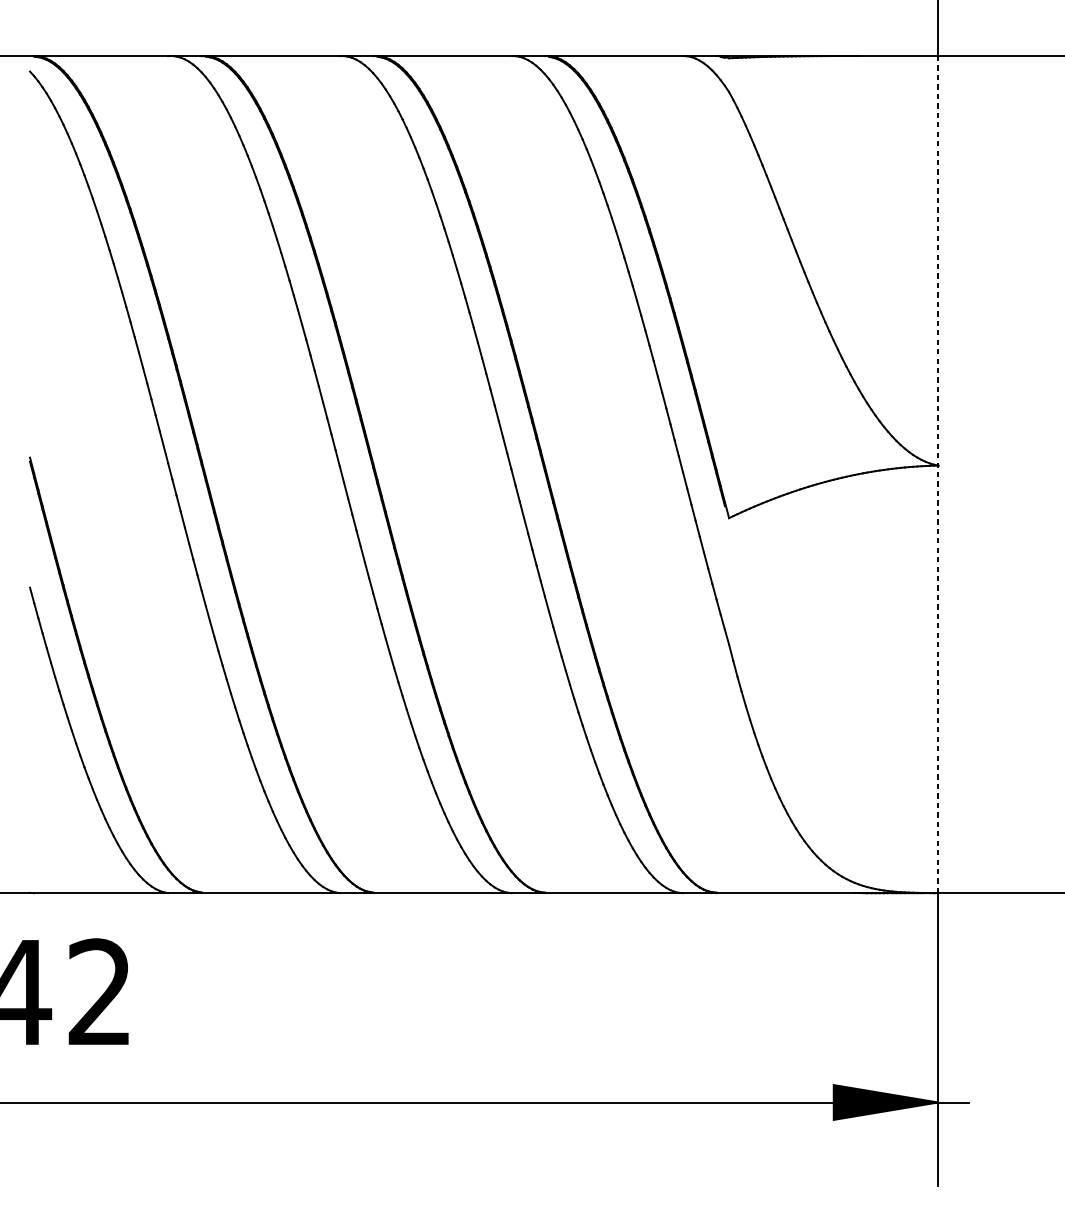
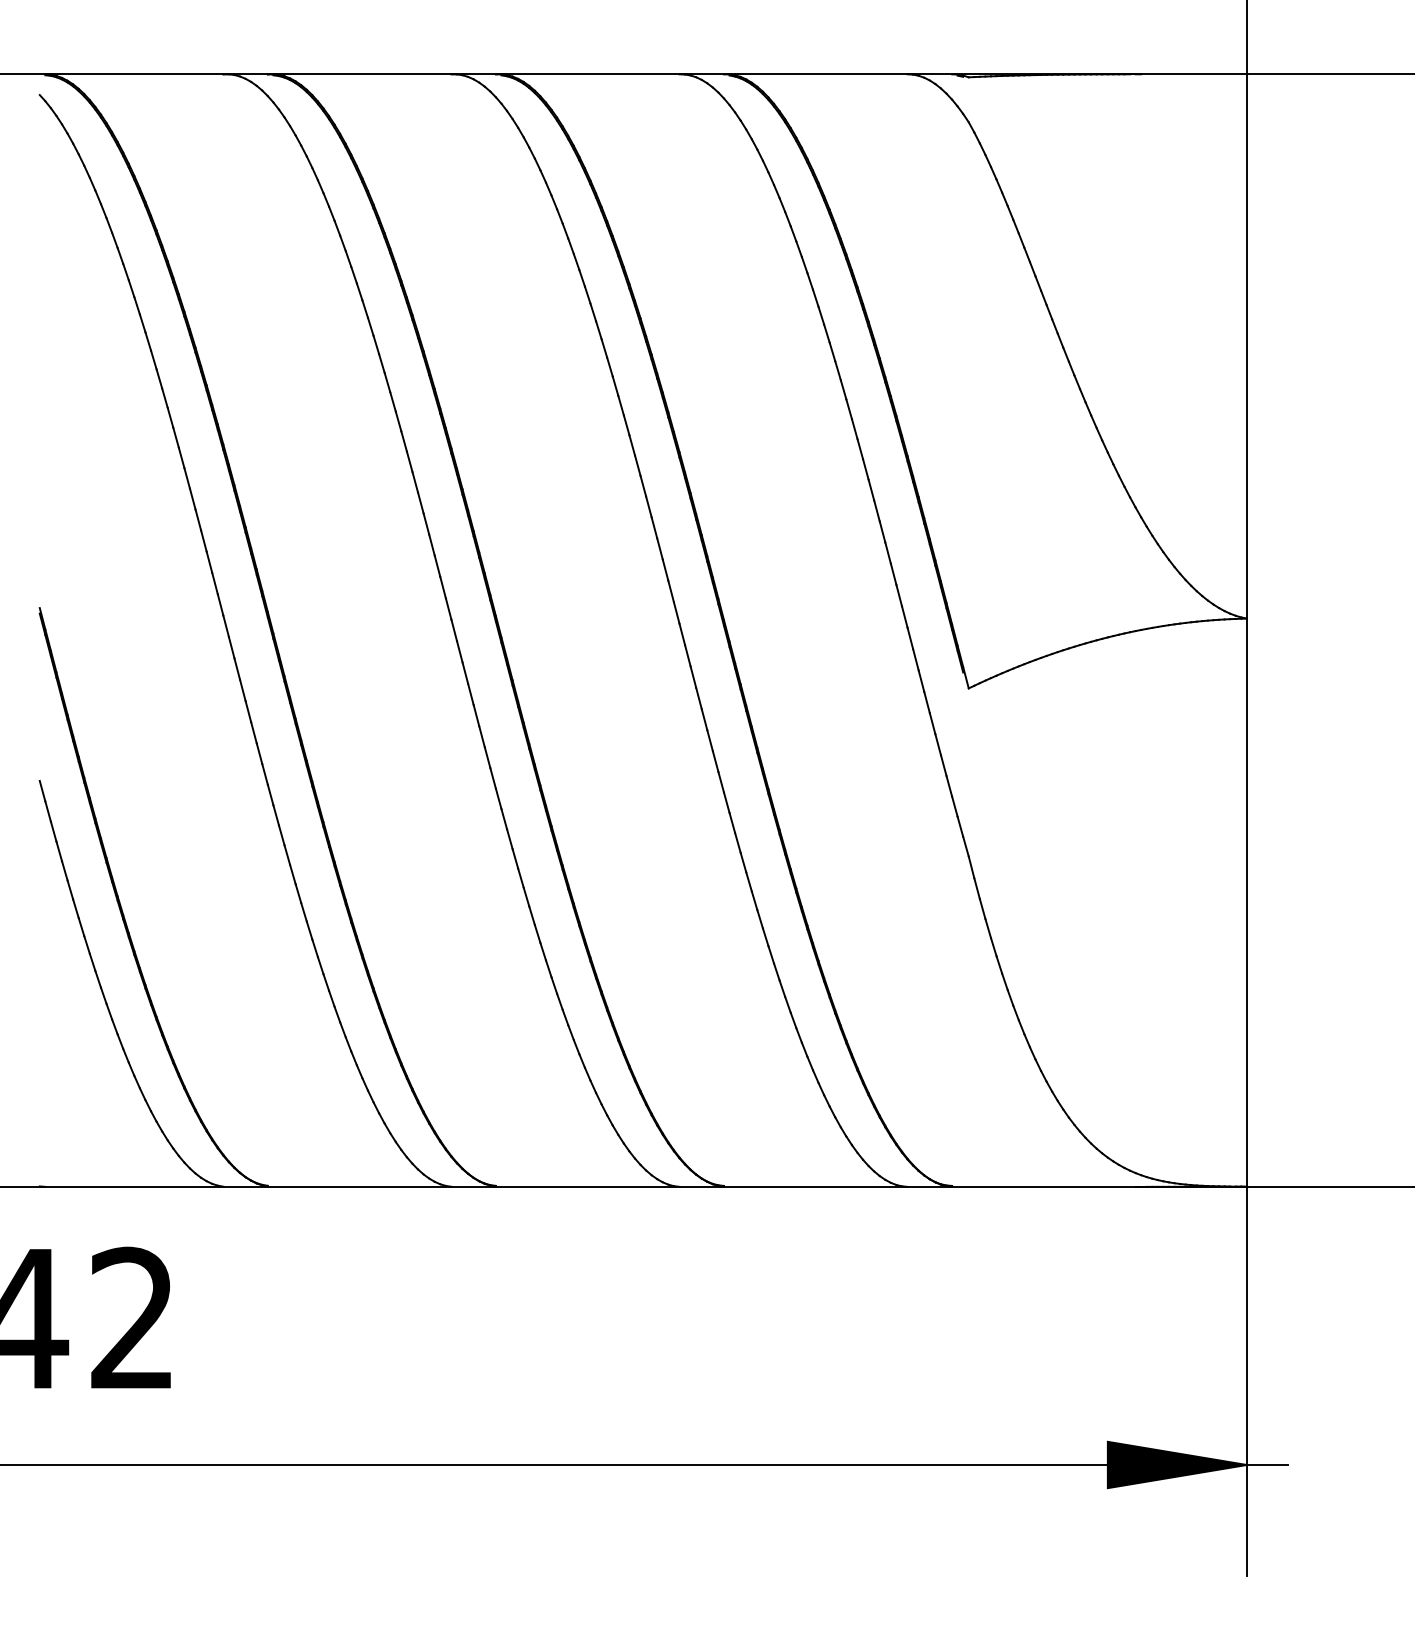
line: (938, 475) -> (1246, 631), dashed -> solid

